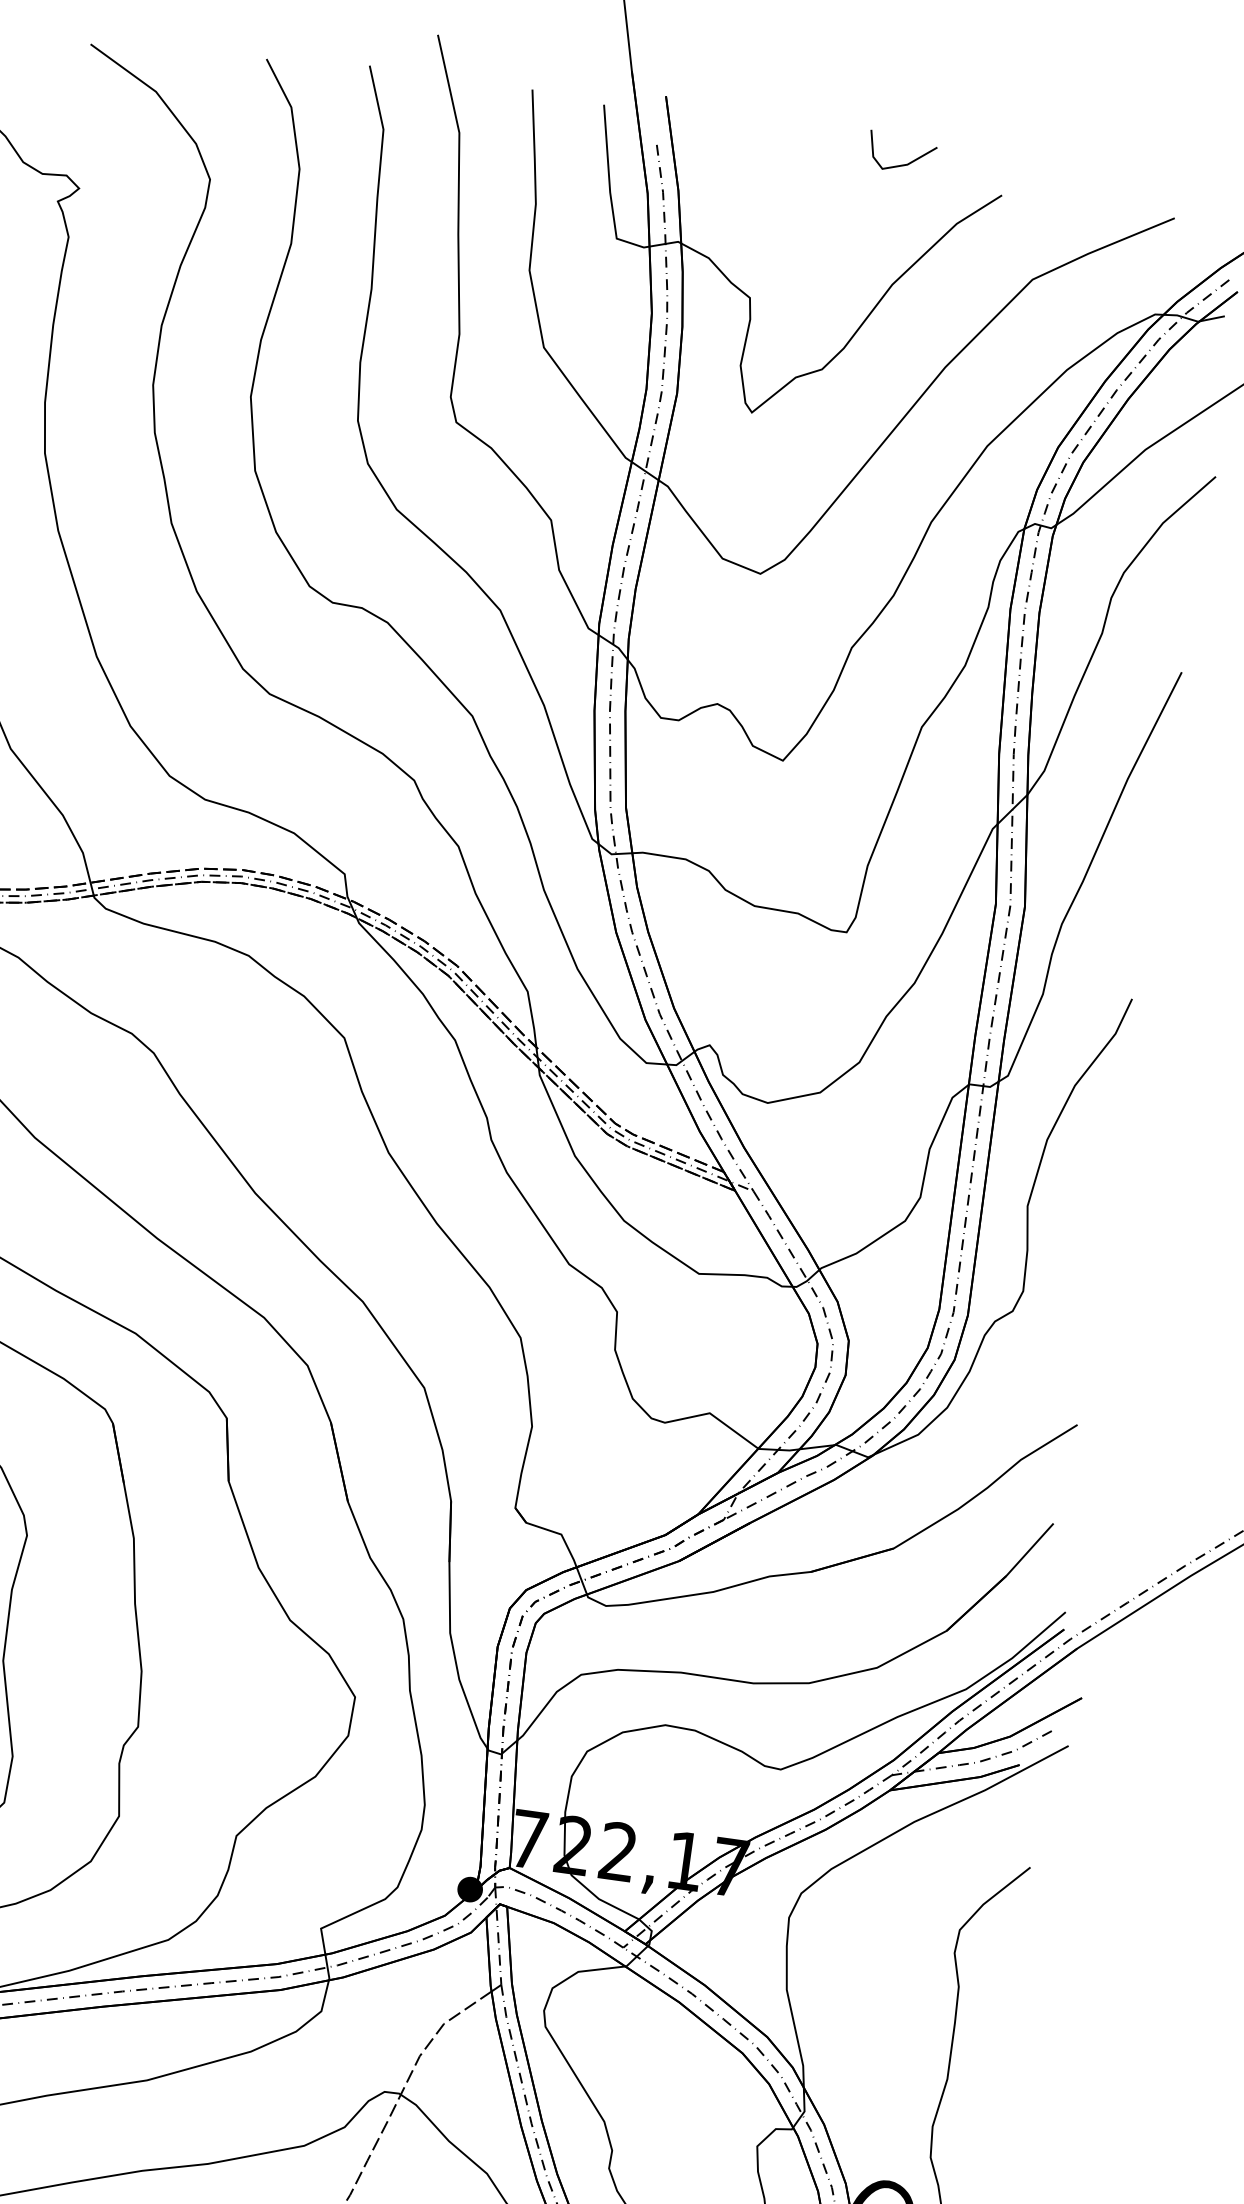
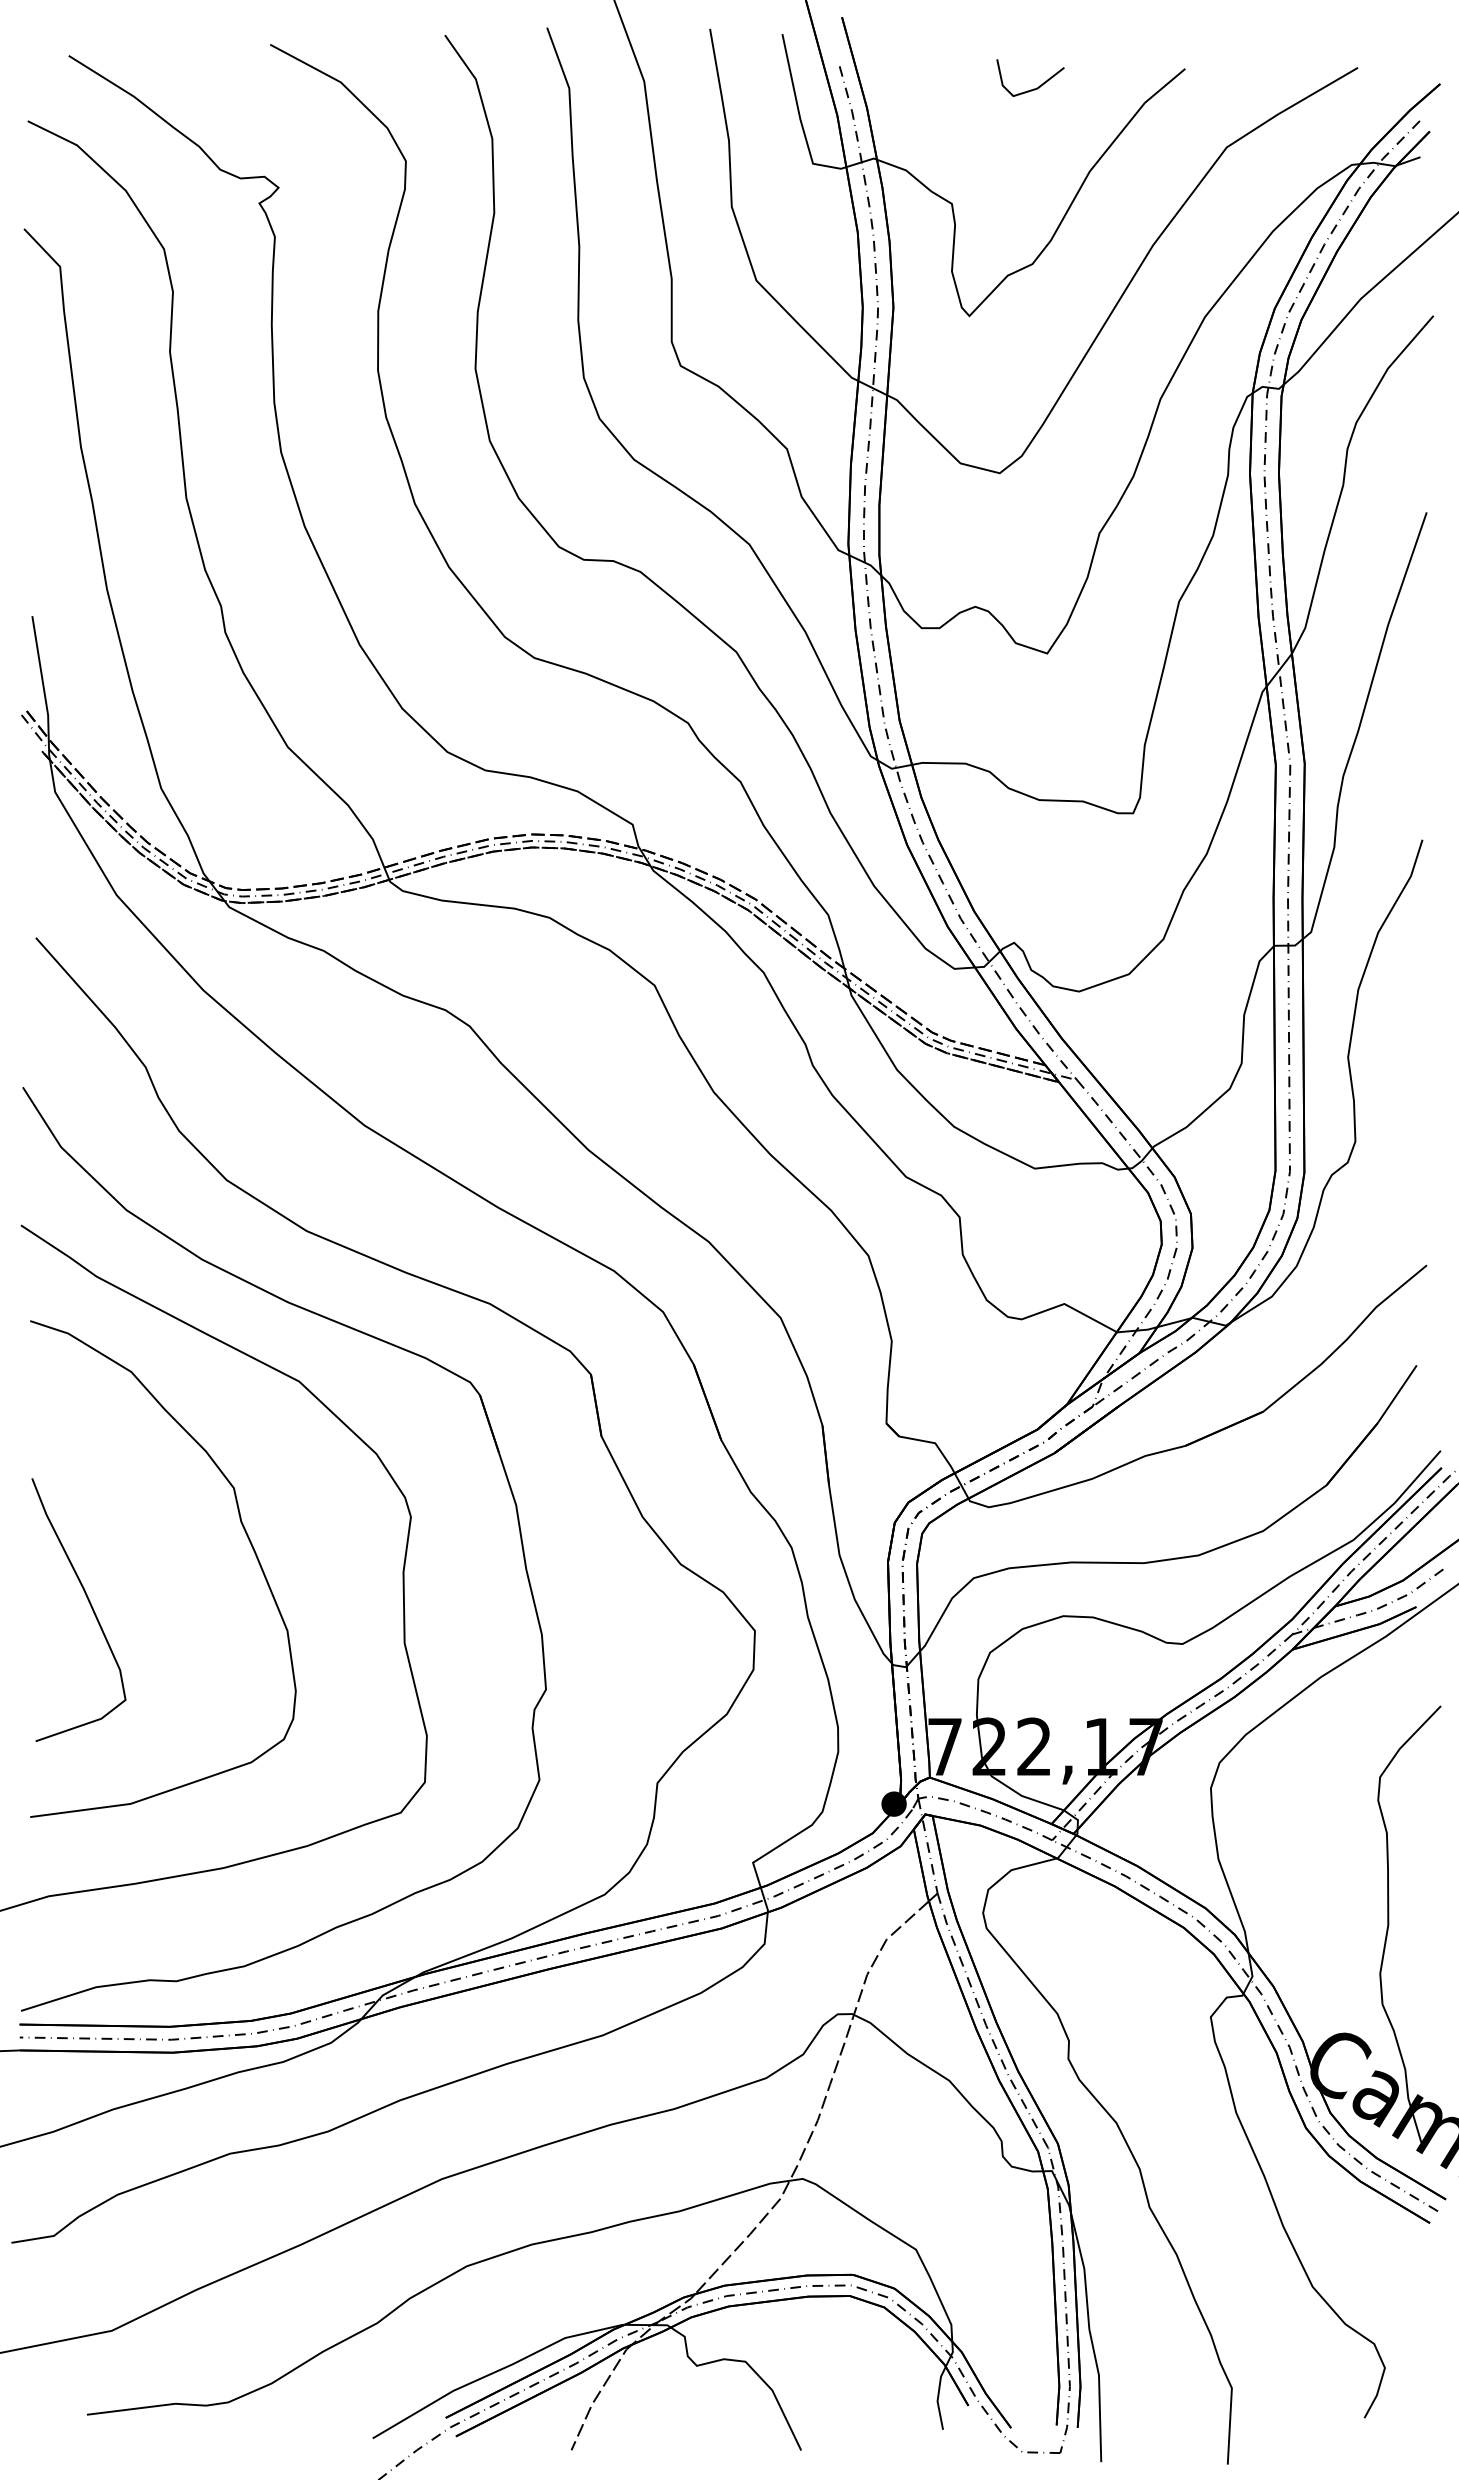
line: (903, 164) -> (1033, 88), moved

